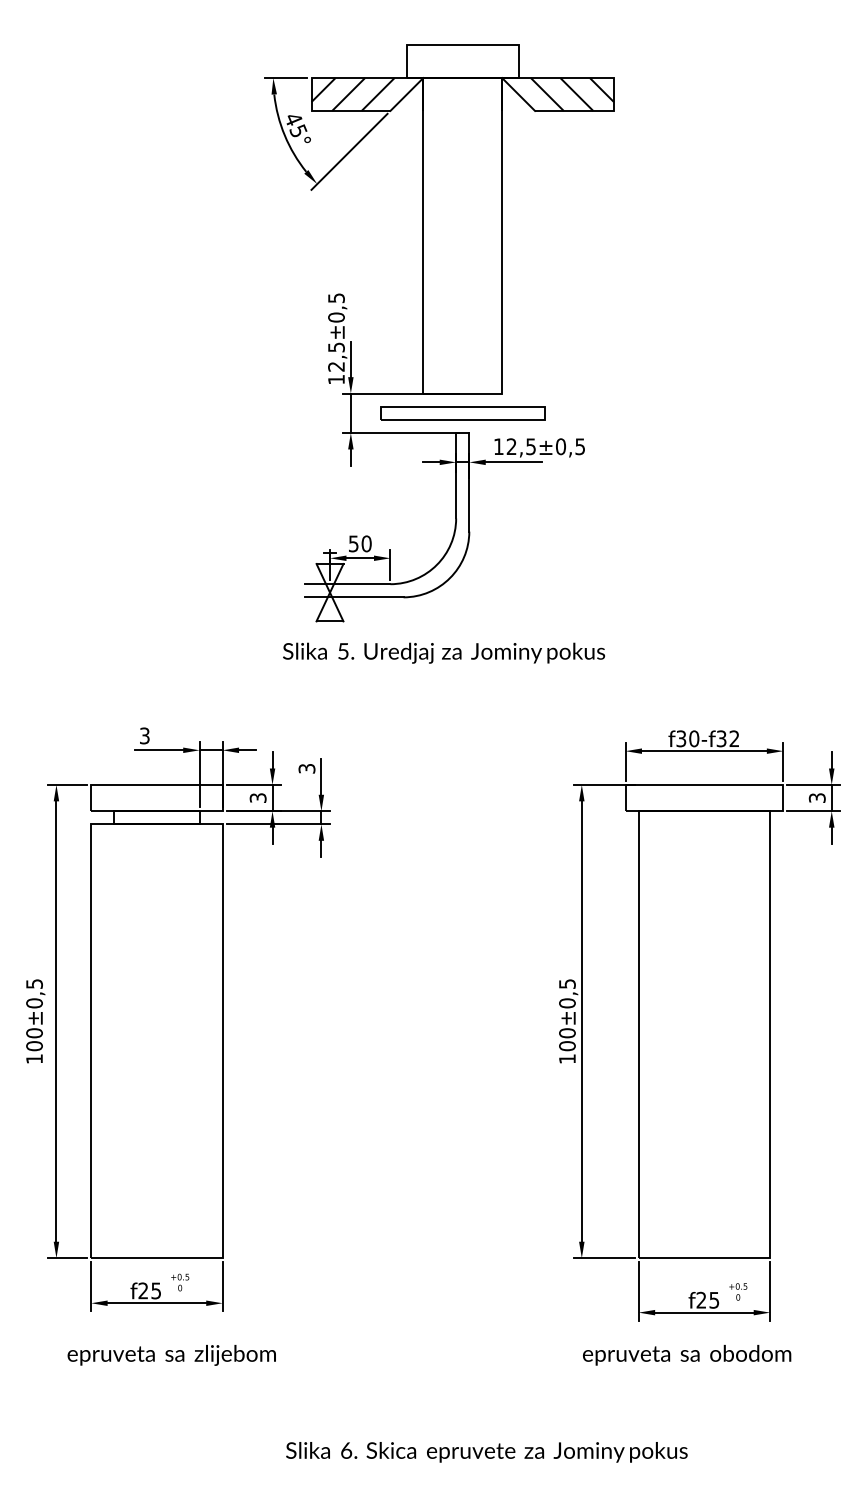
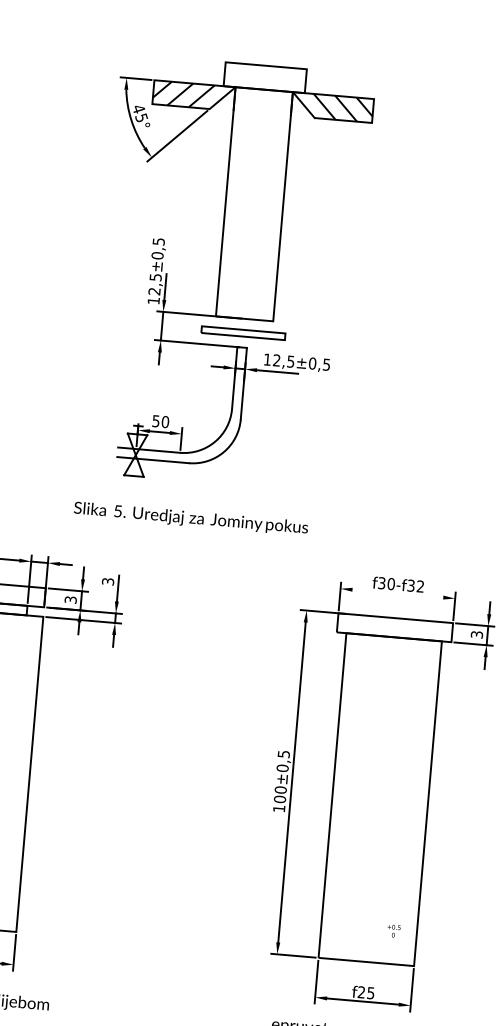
part: (462, 413) -> (243, 333), size x0.7
text: (443, 652) -> (190, 518), moved
line: (703, 751) -> (397, 593), removed
text: (738, 1291) -> (393, 930), moved

